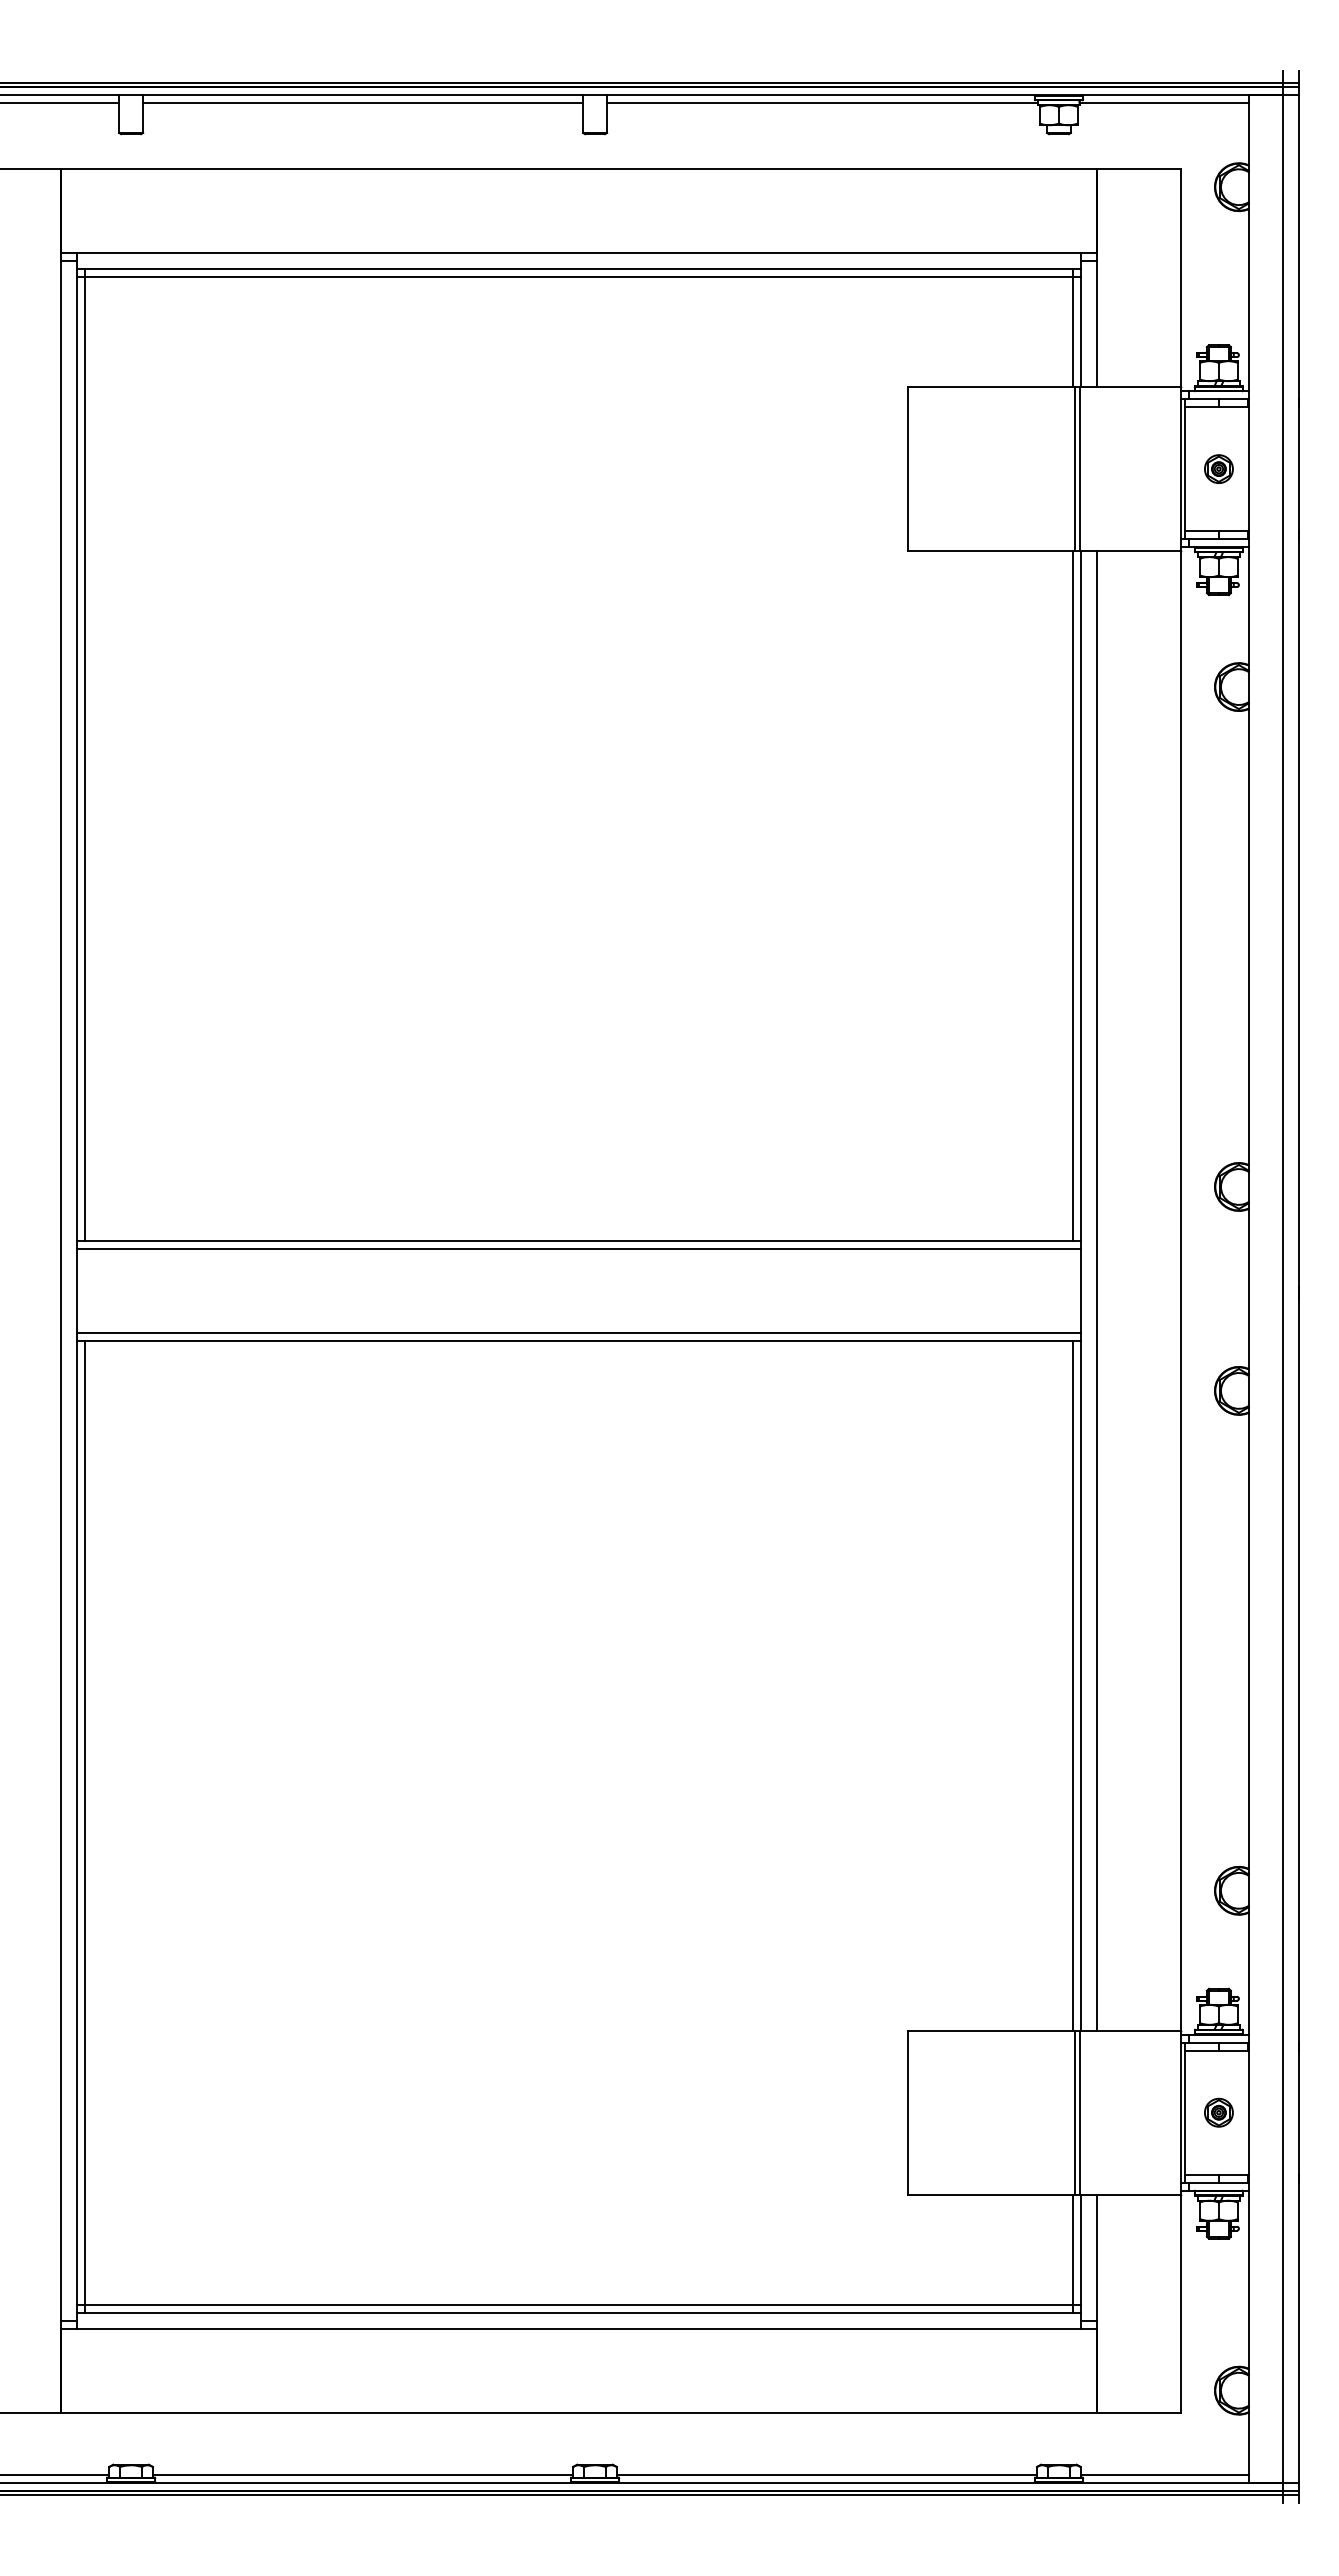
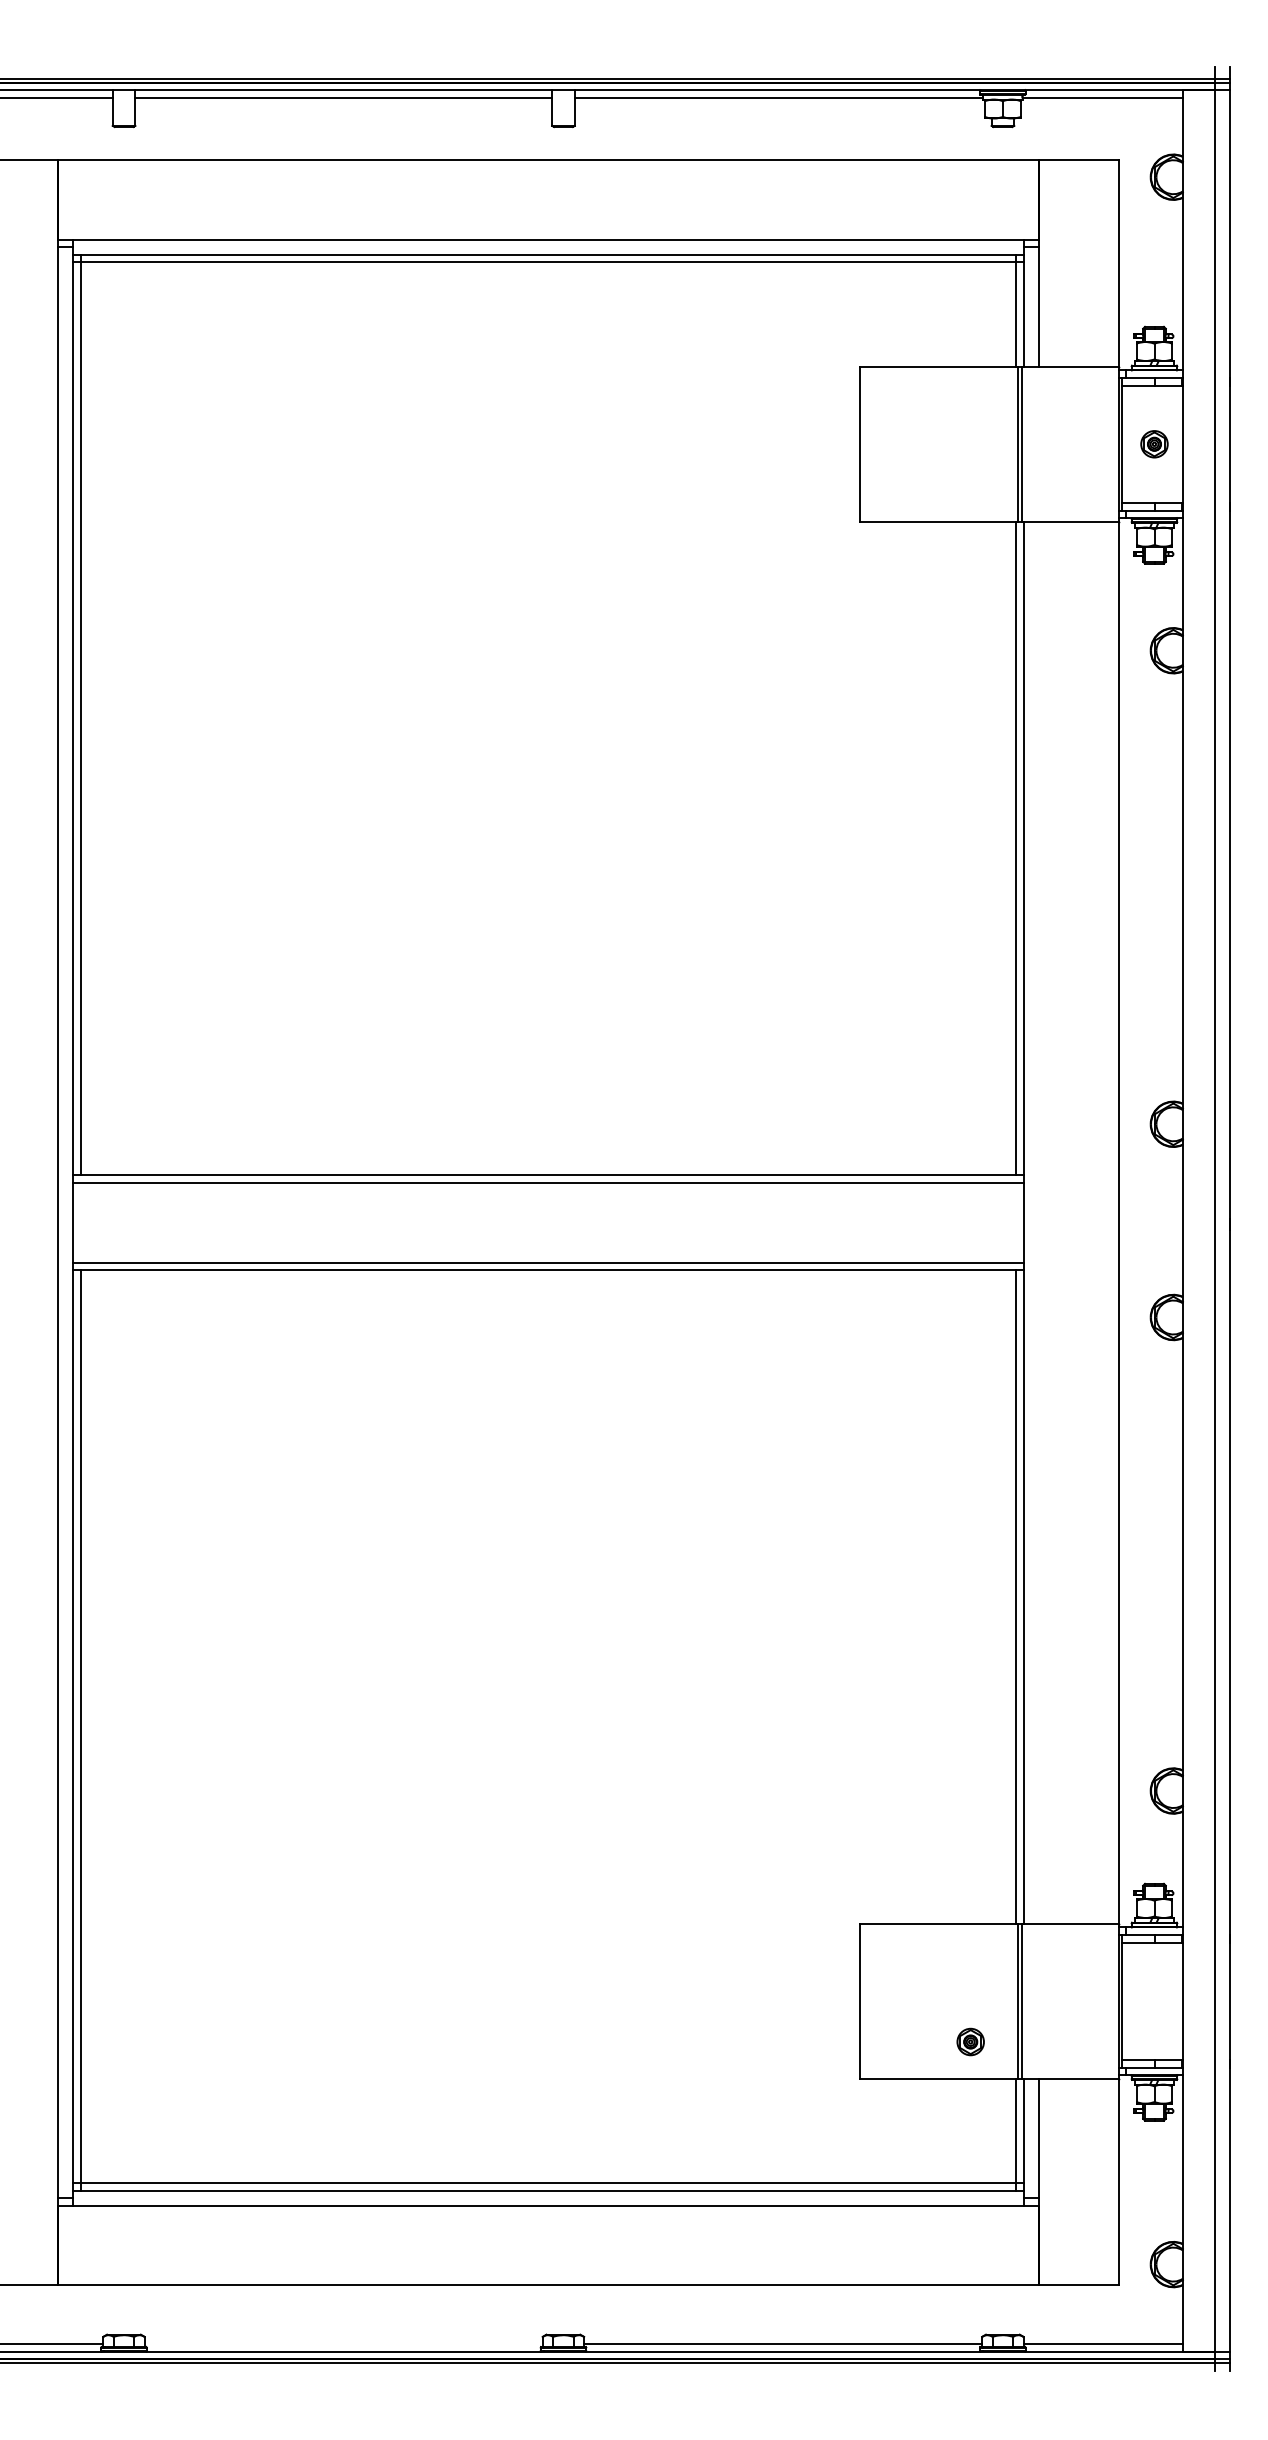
line: (1096, 1290) -> (1038, 1222), removed
part: (1218, 2112) -> (970, 2041), moved
line: (362, 2474) -> (343, 2343), removed

